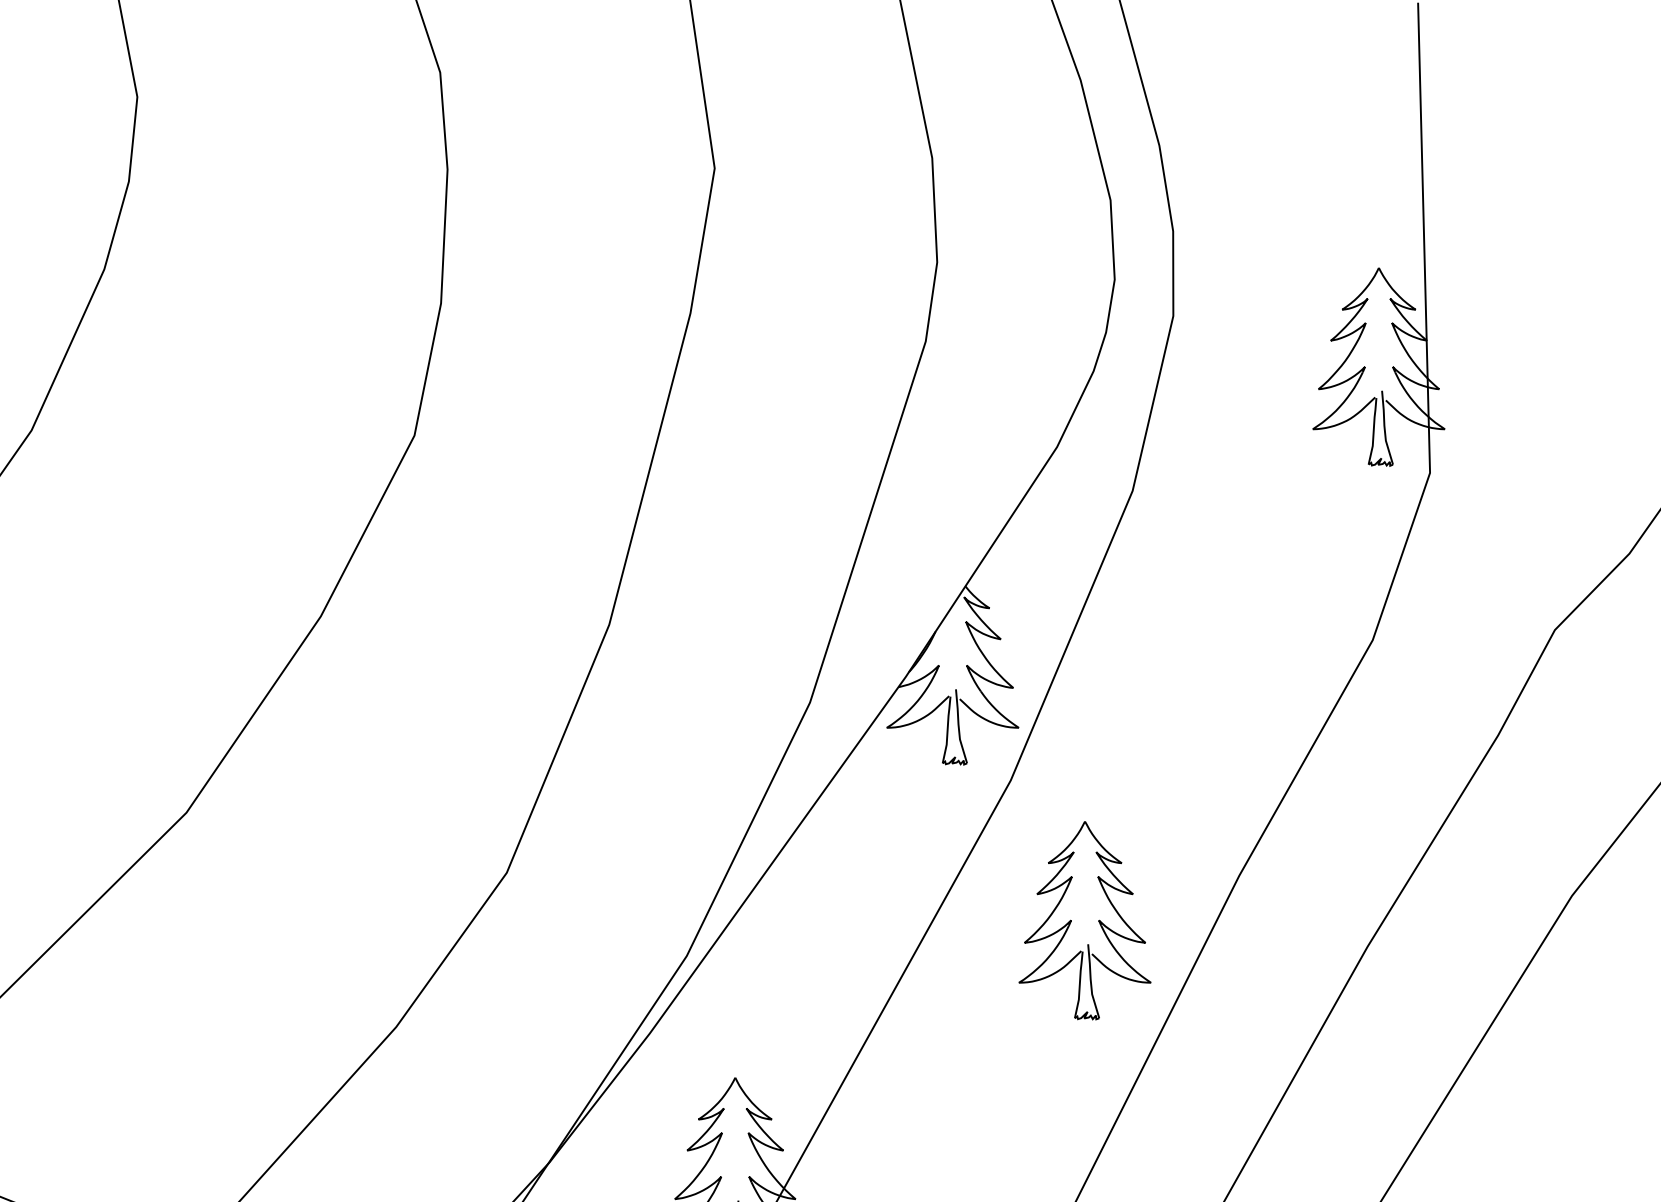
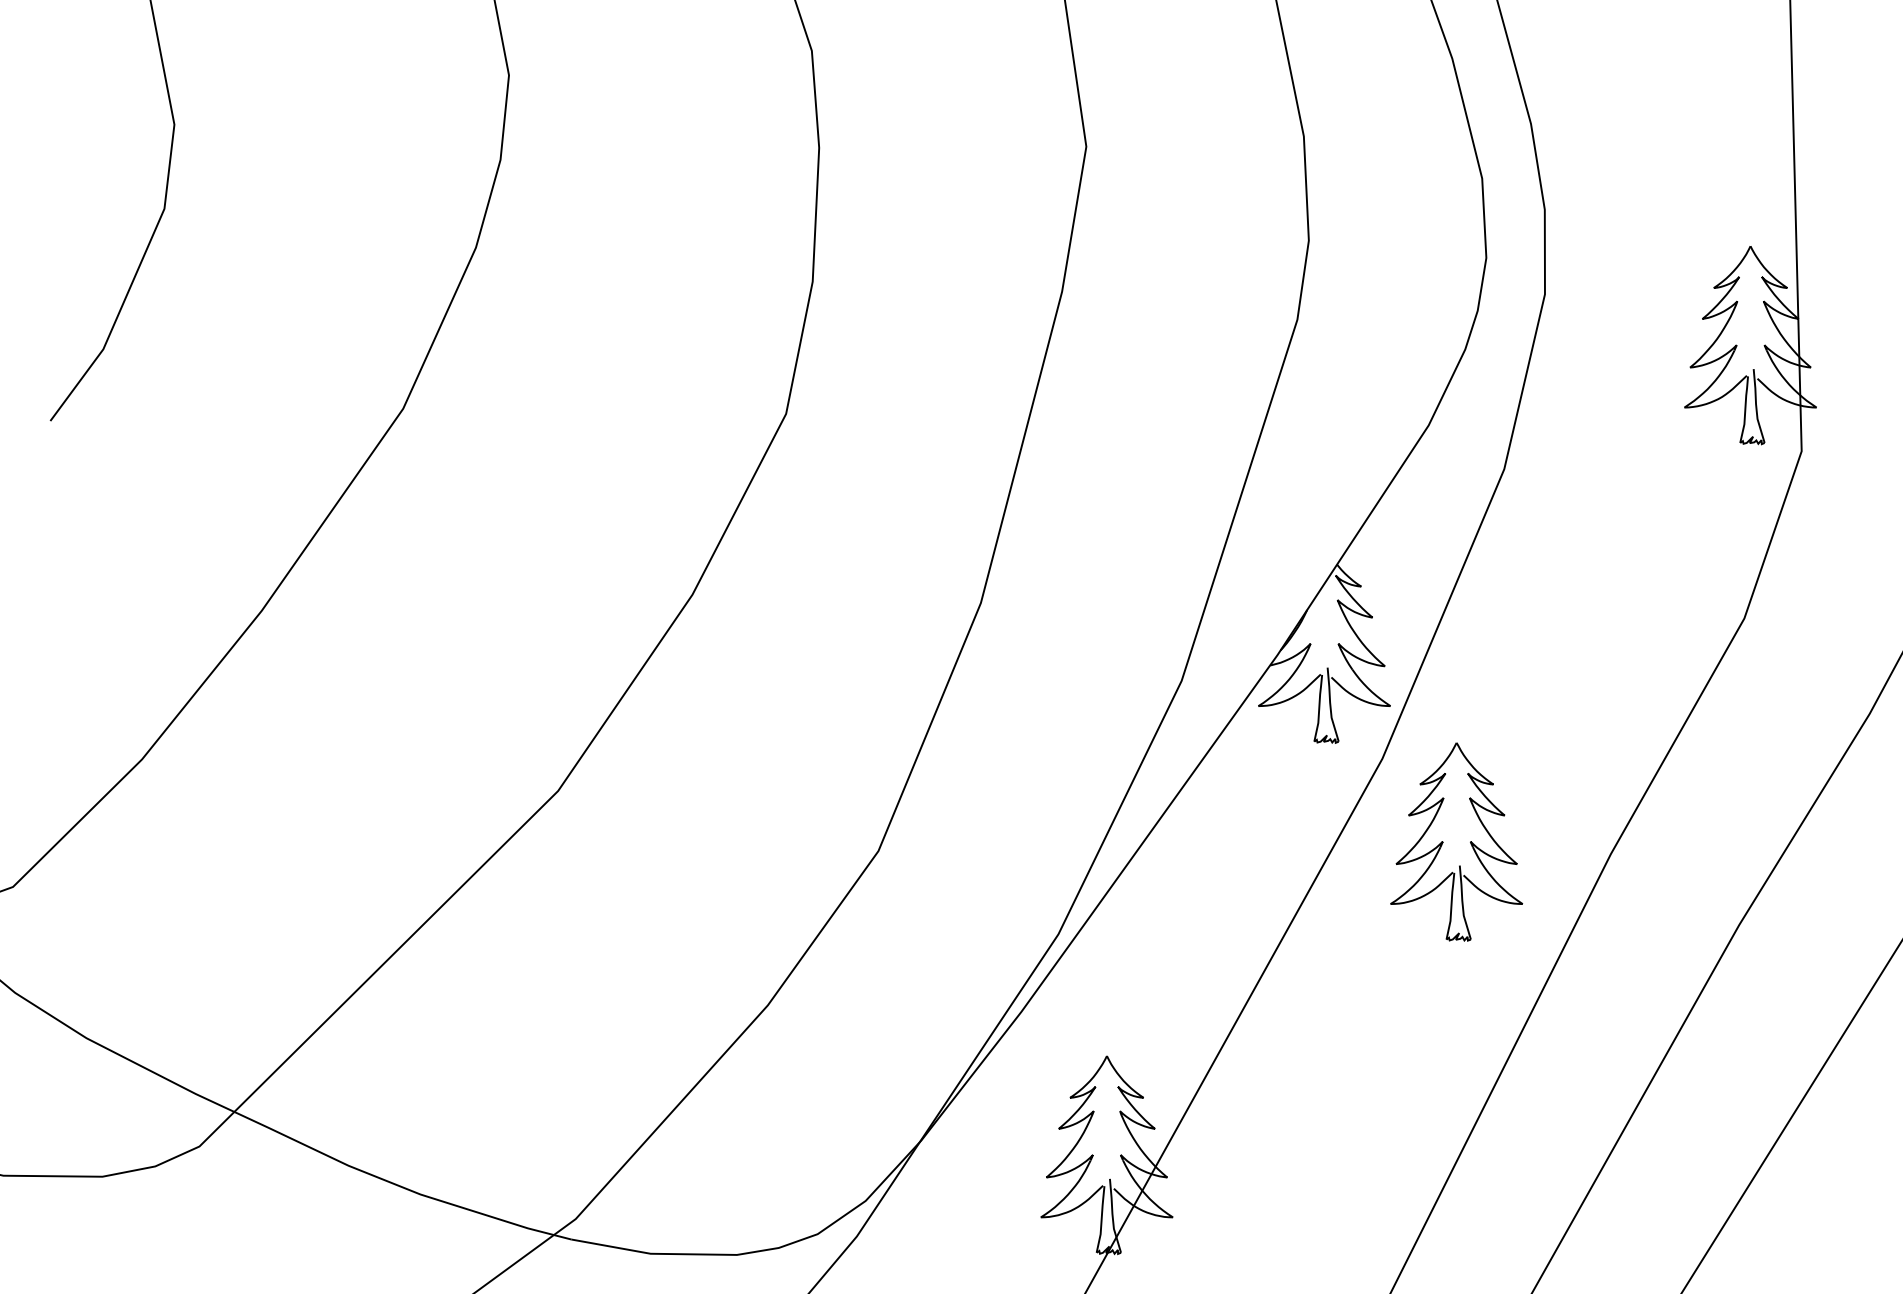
part: (1071, 920) -> (1443, 841), moved

